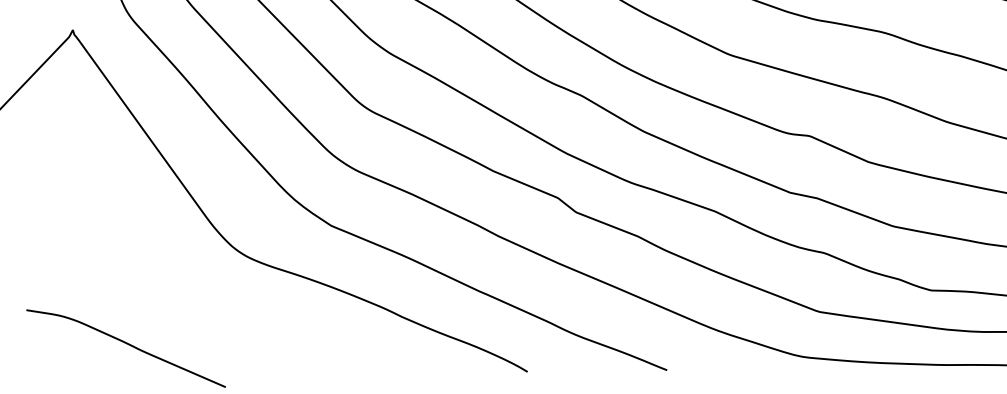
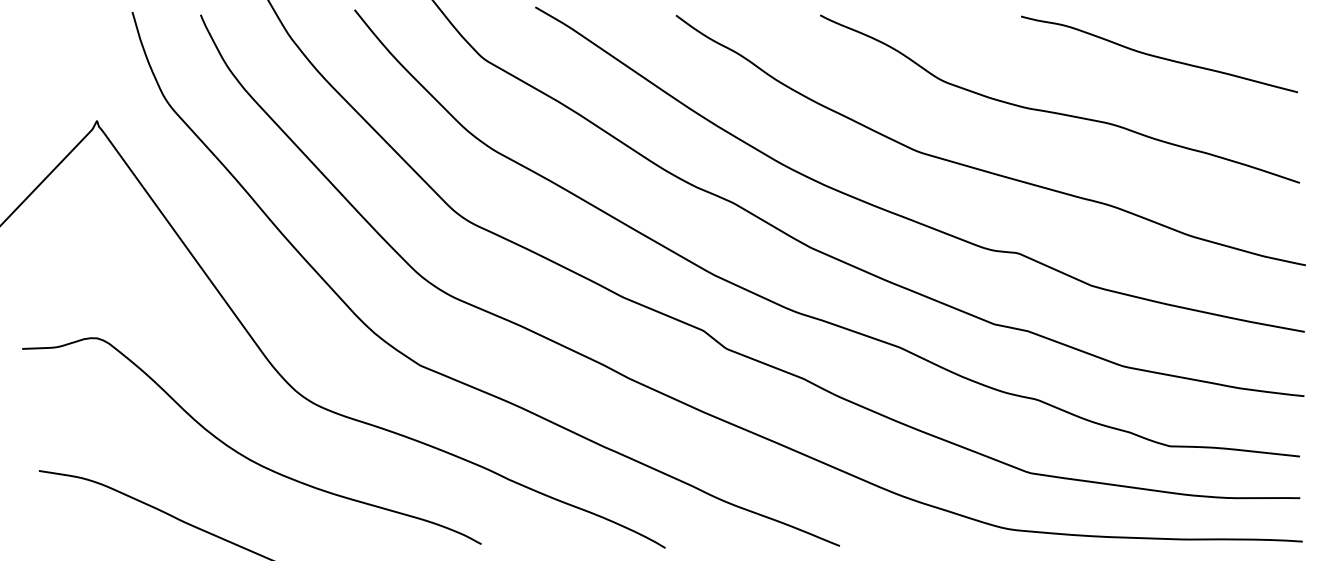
curve: (190, 297) -> (243, 454), added

